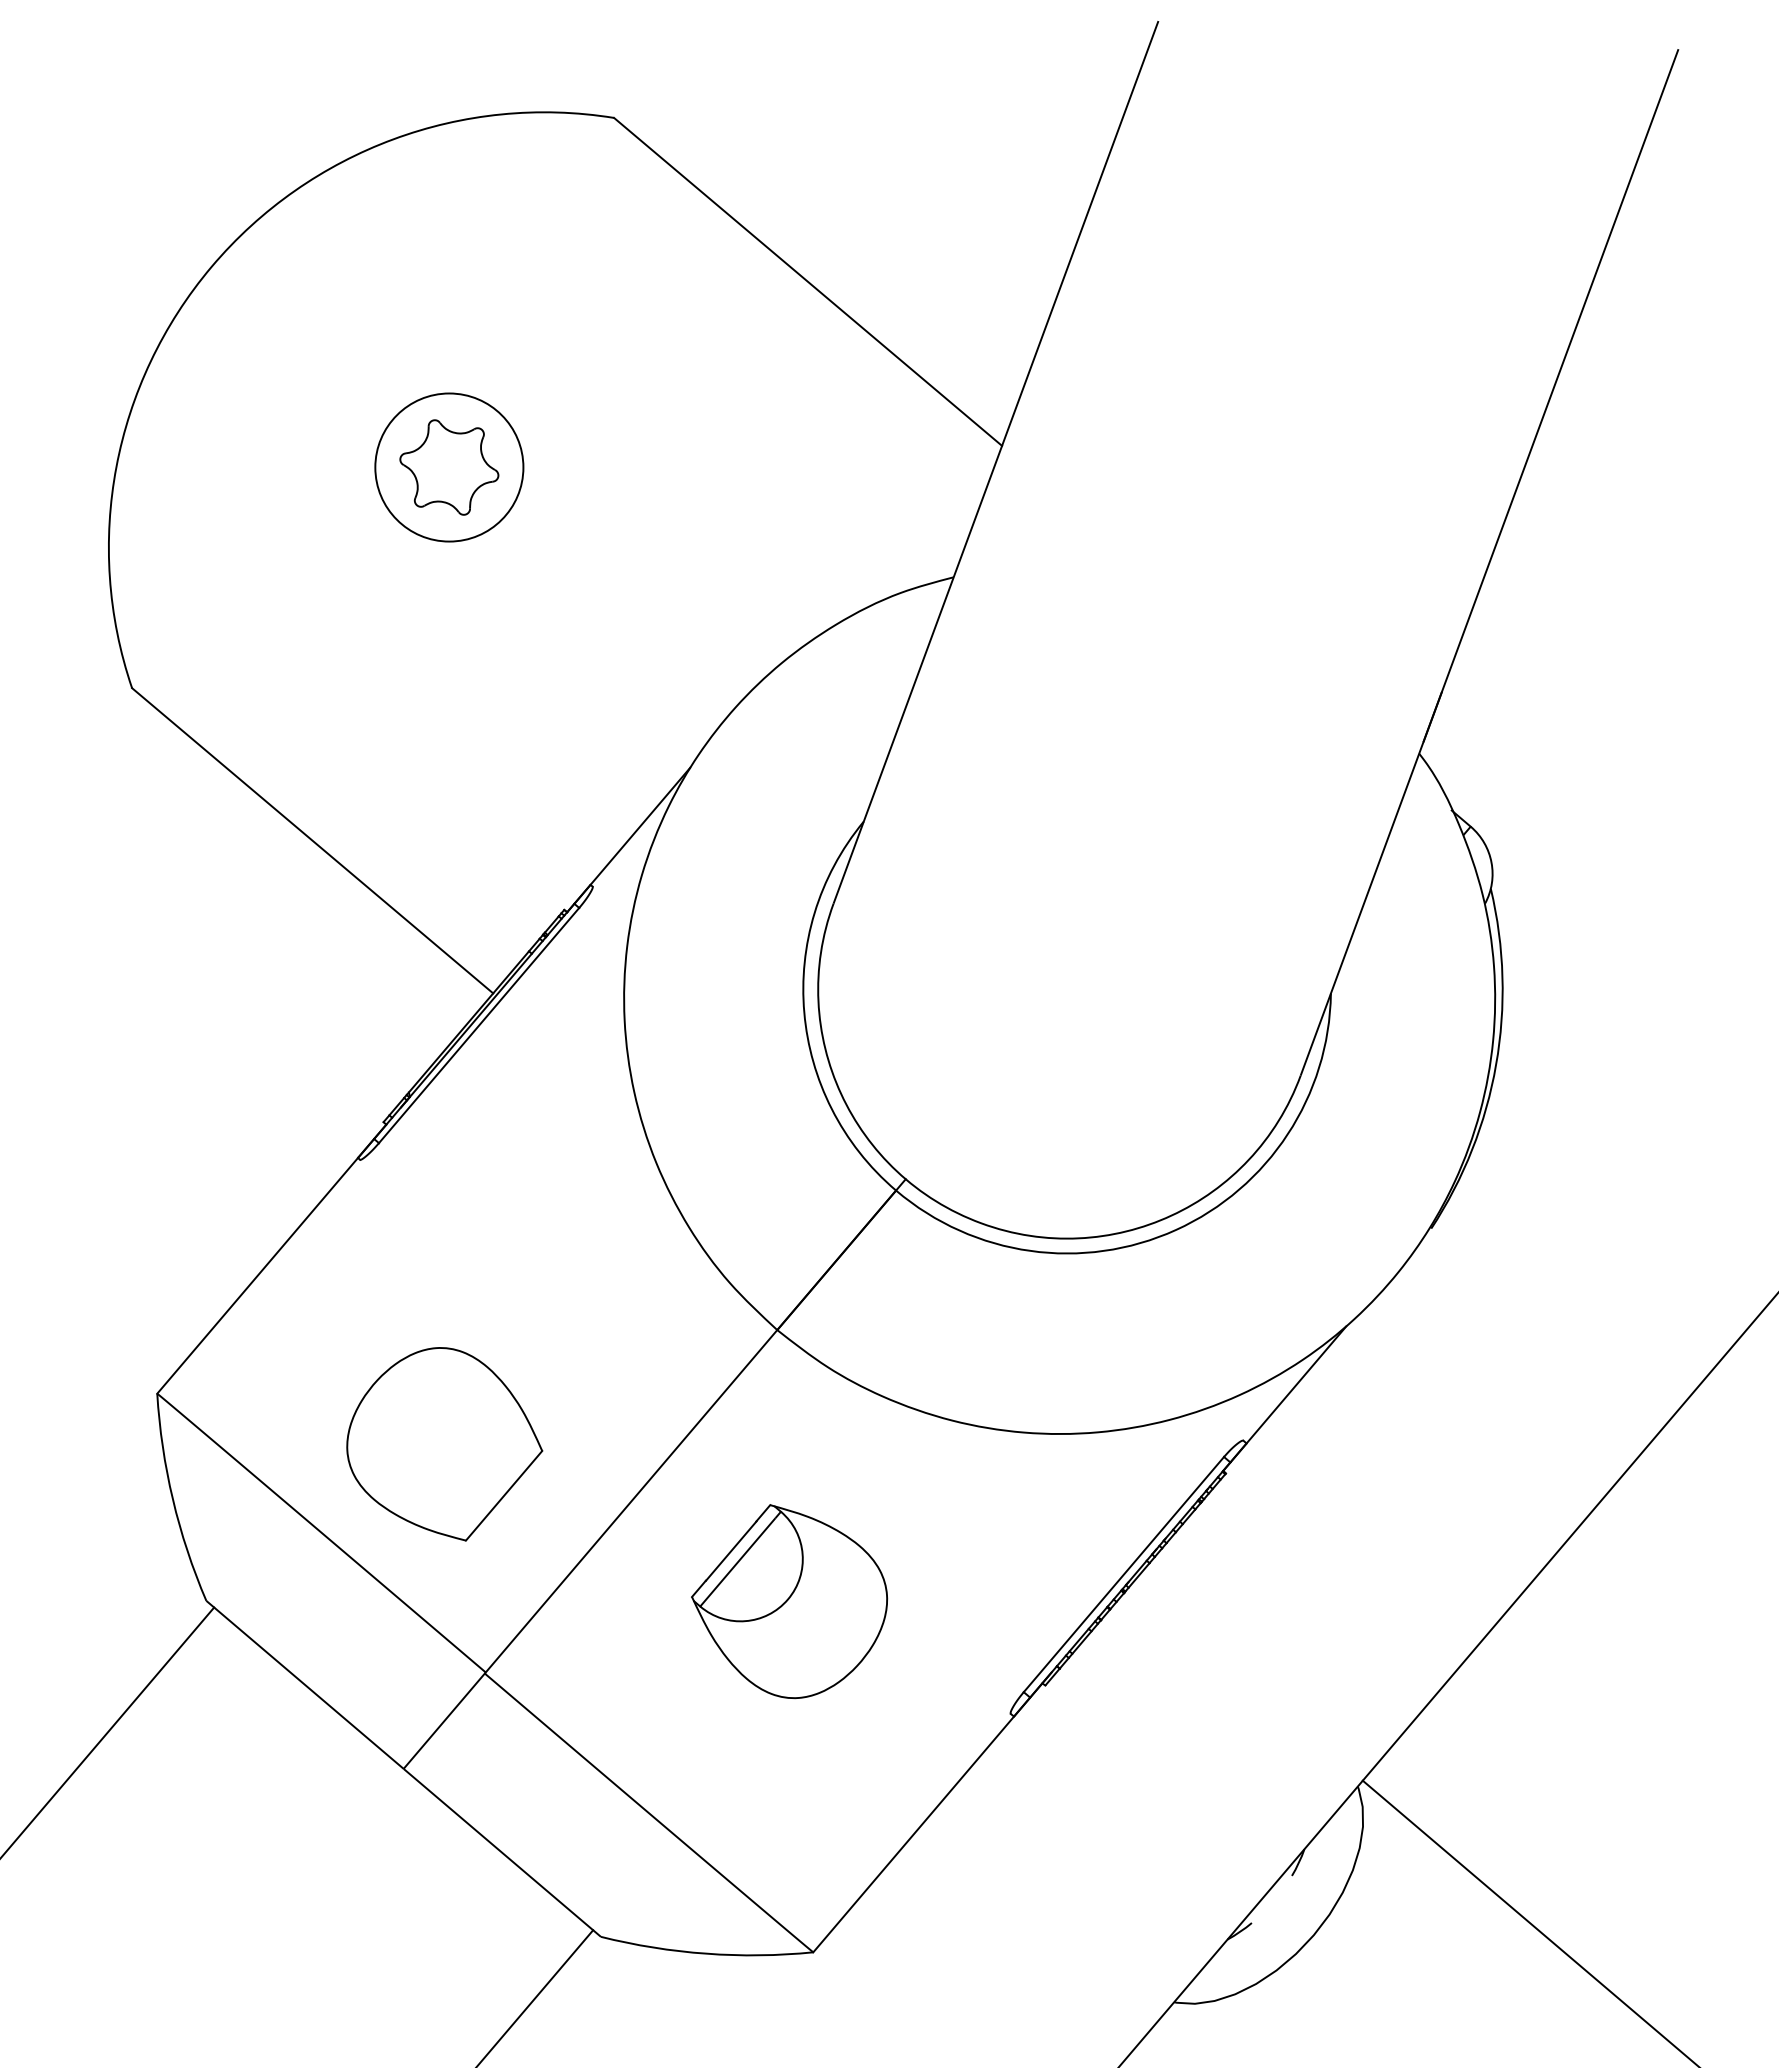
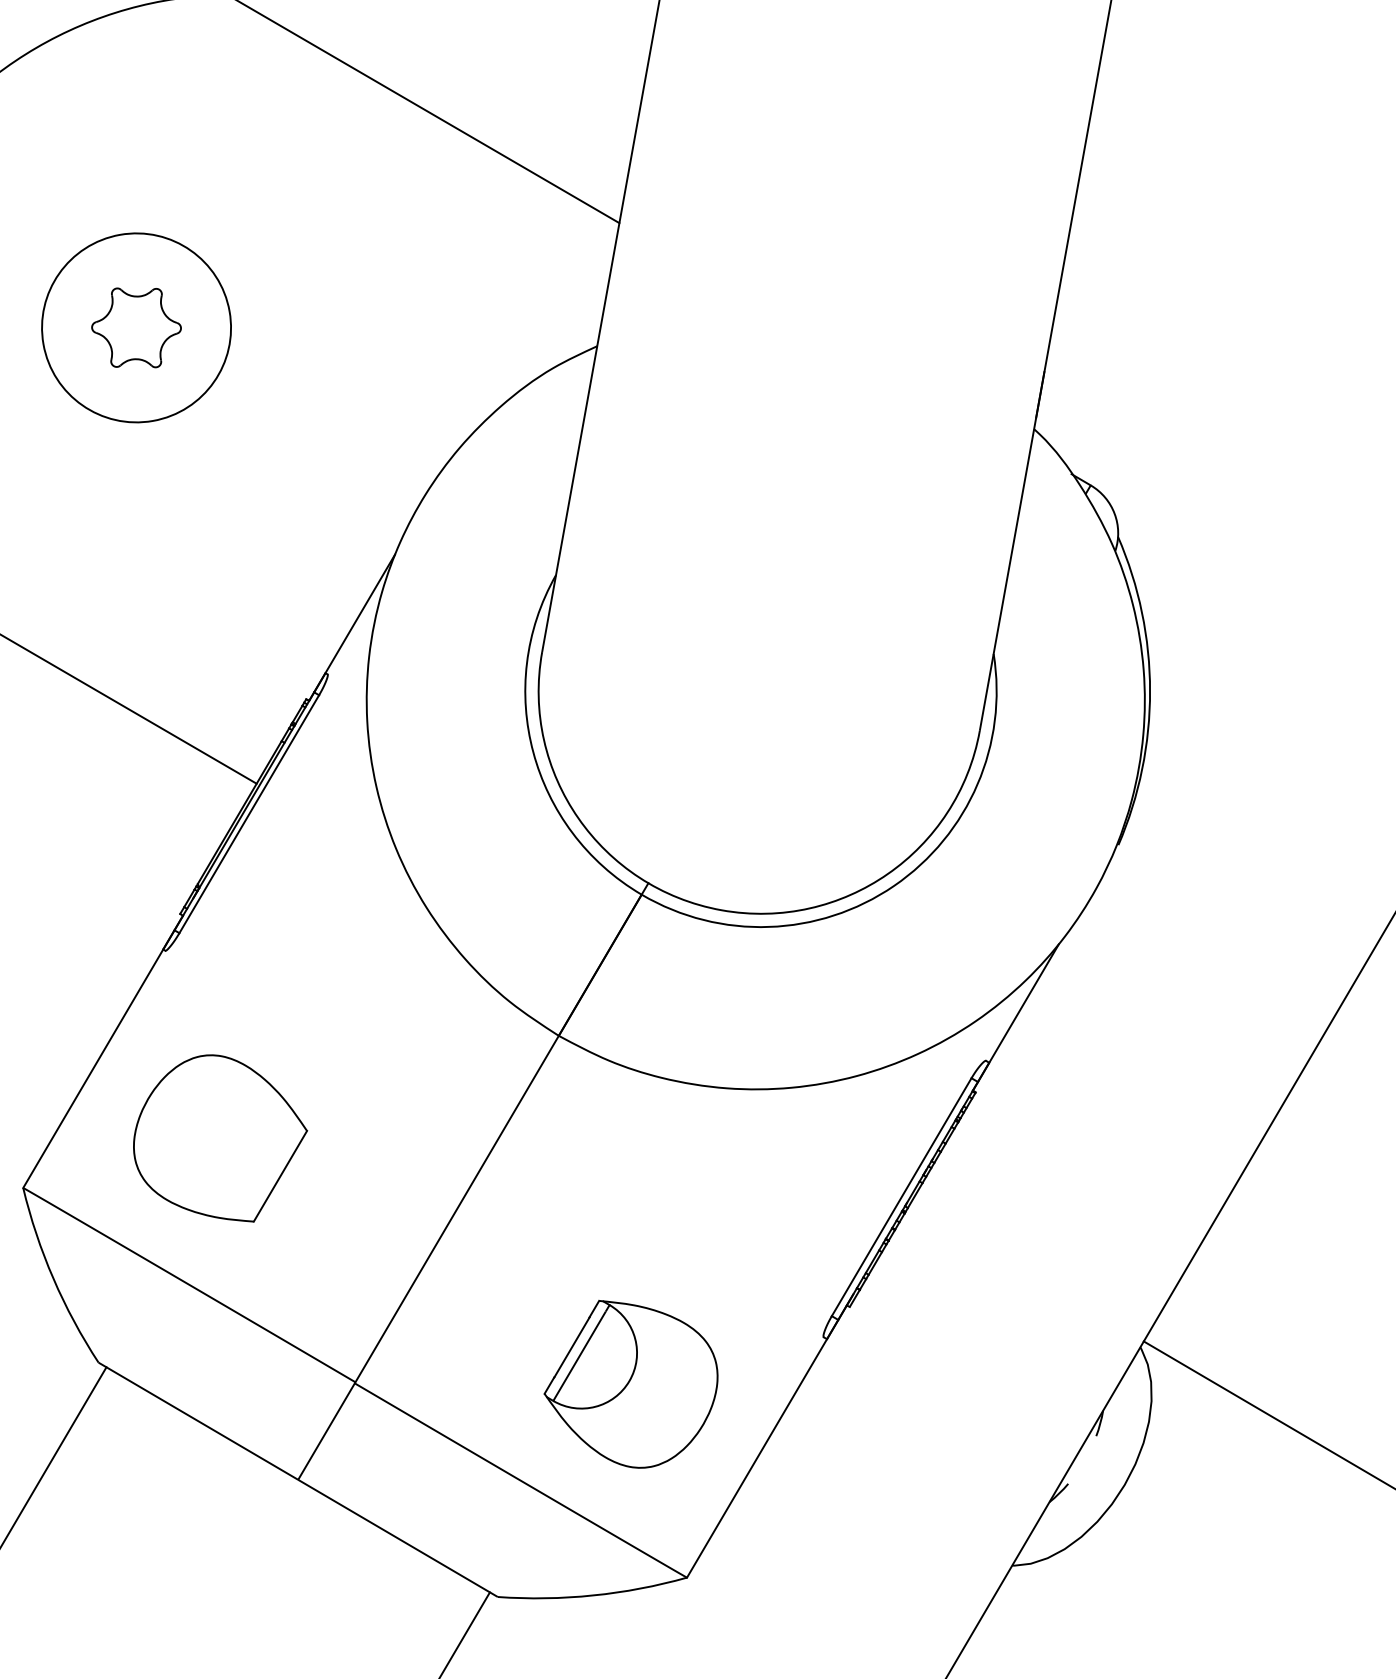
circle: (449, 467) -> (136, 327), size x1.43
part: (444, 1444) -> (220, 1140), moved
part: (789, 1601) -> (631, 1382), moved

